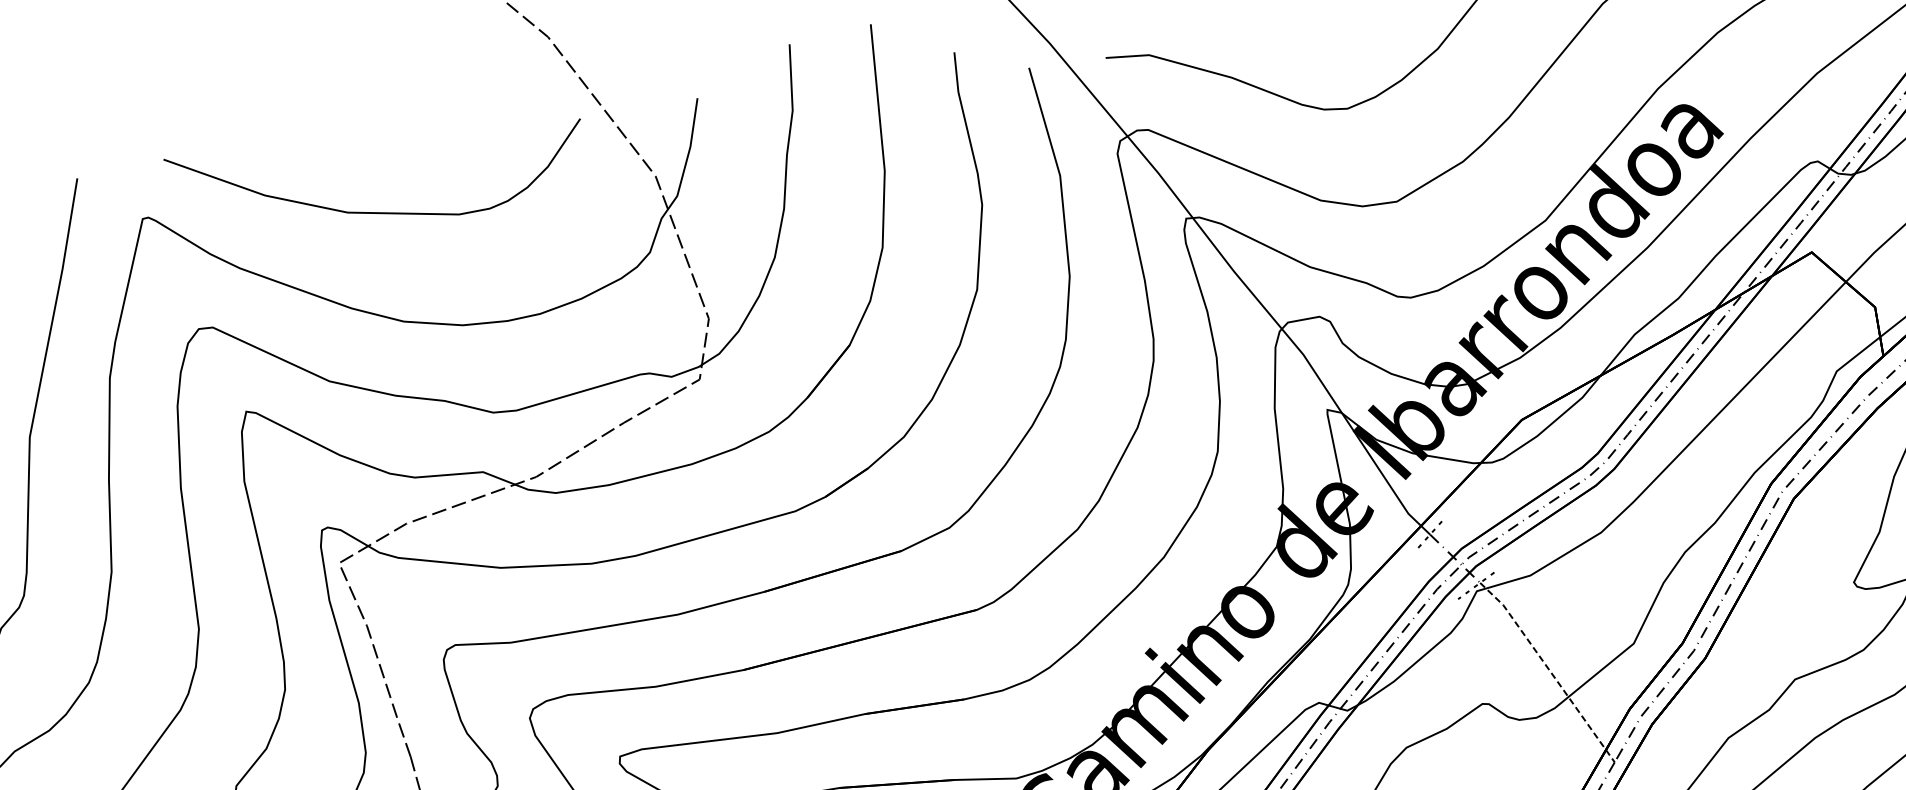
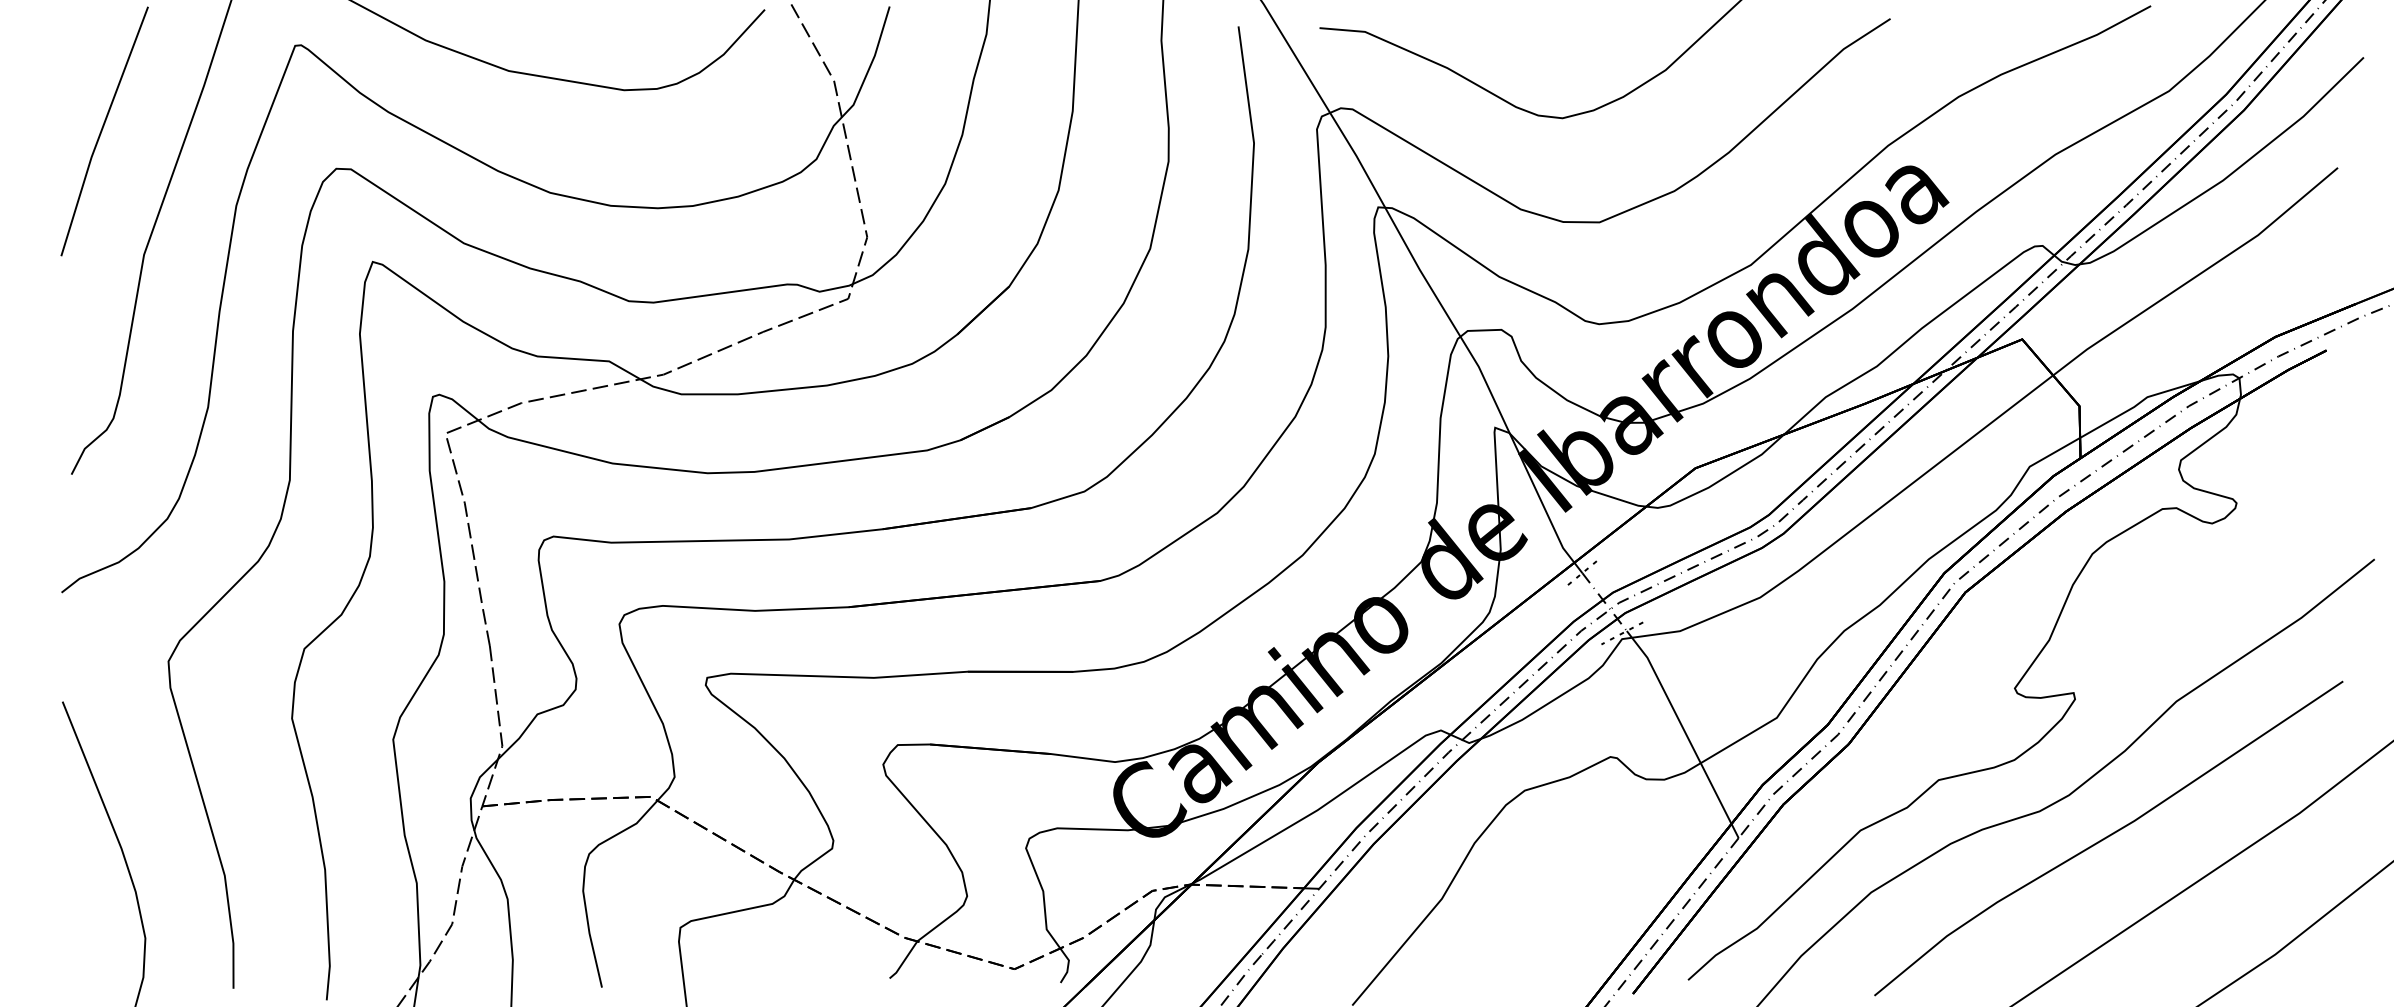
line: (1549, 670) -> (1685, 732), dashed -> solid

